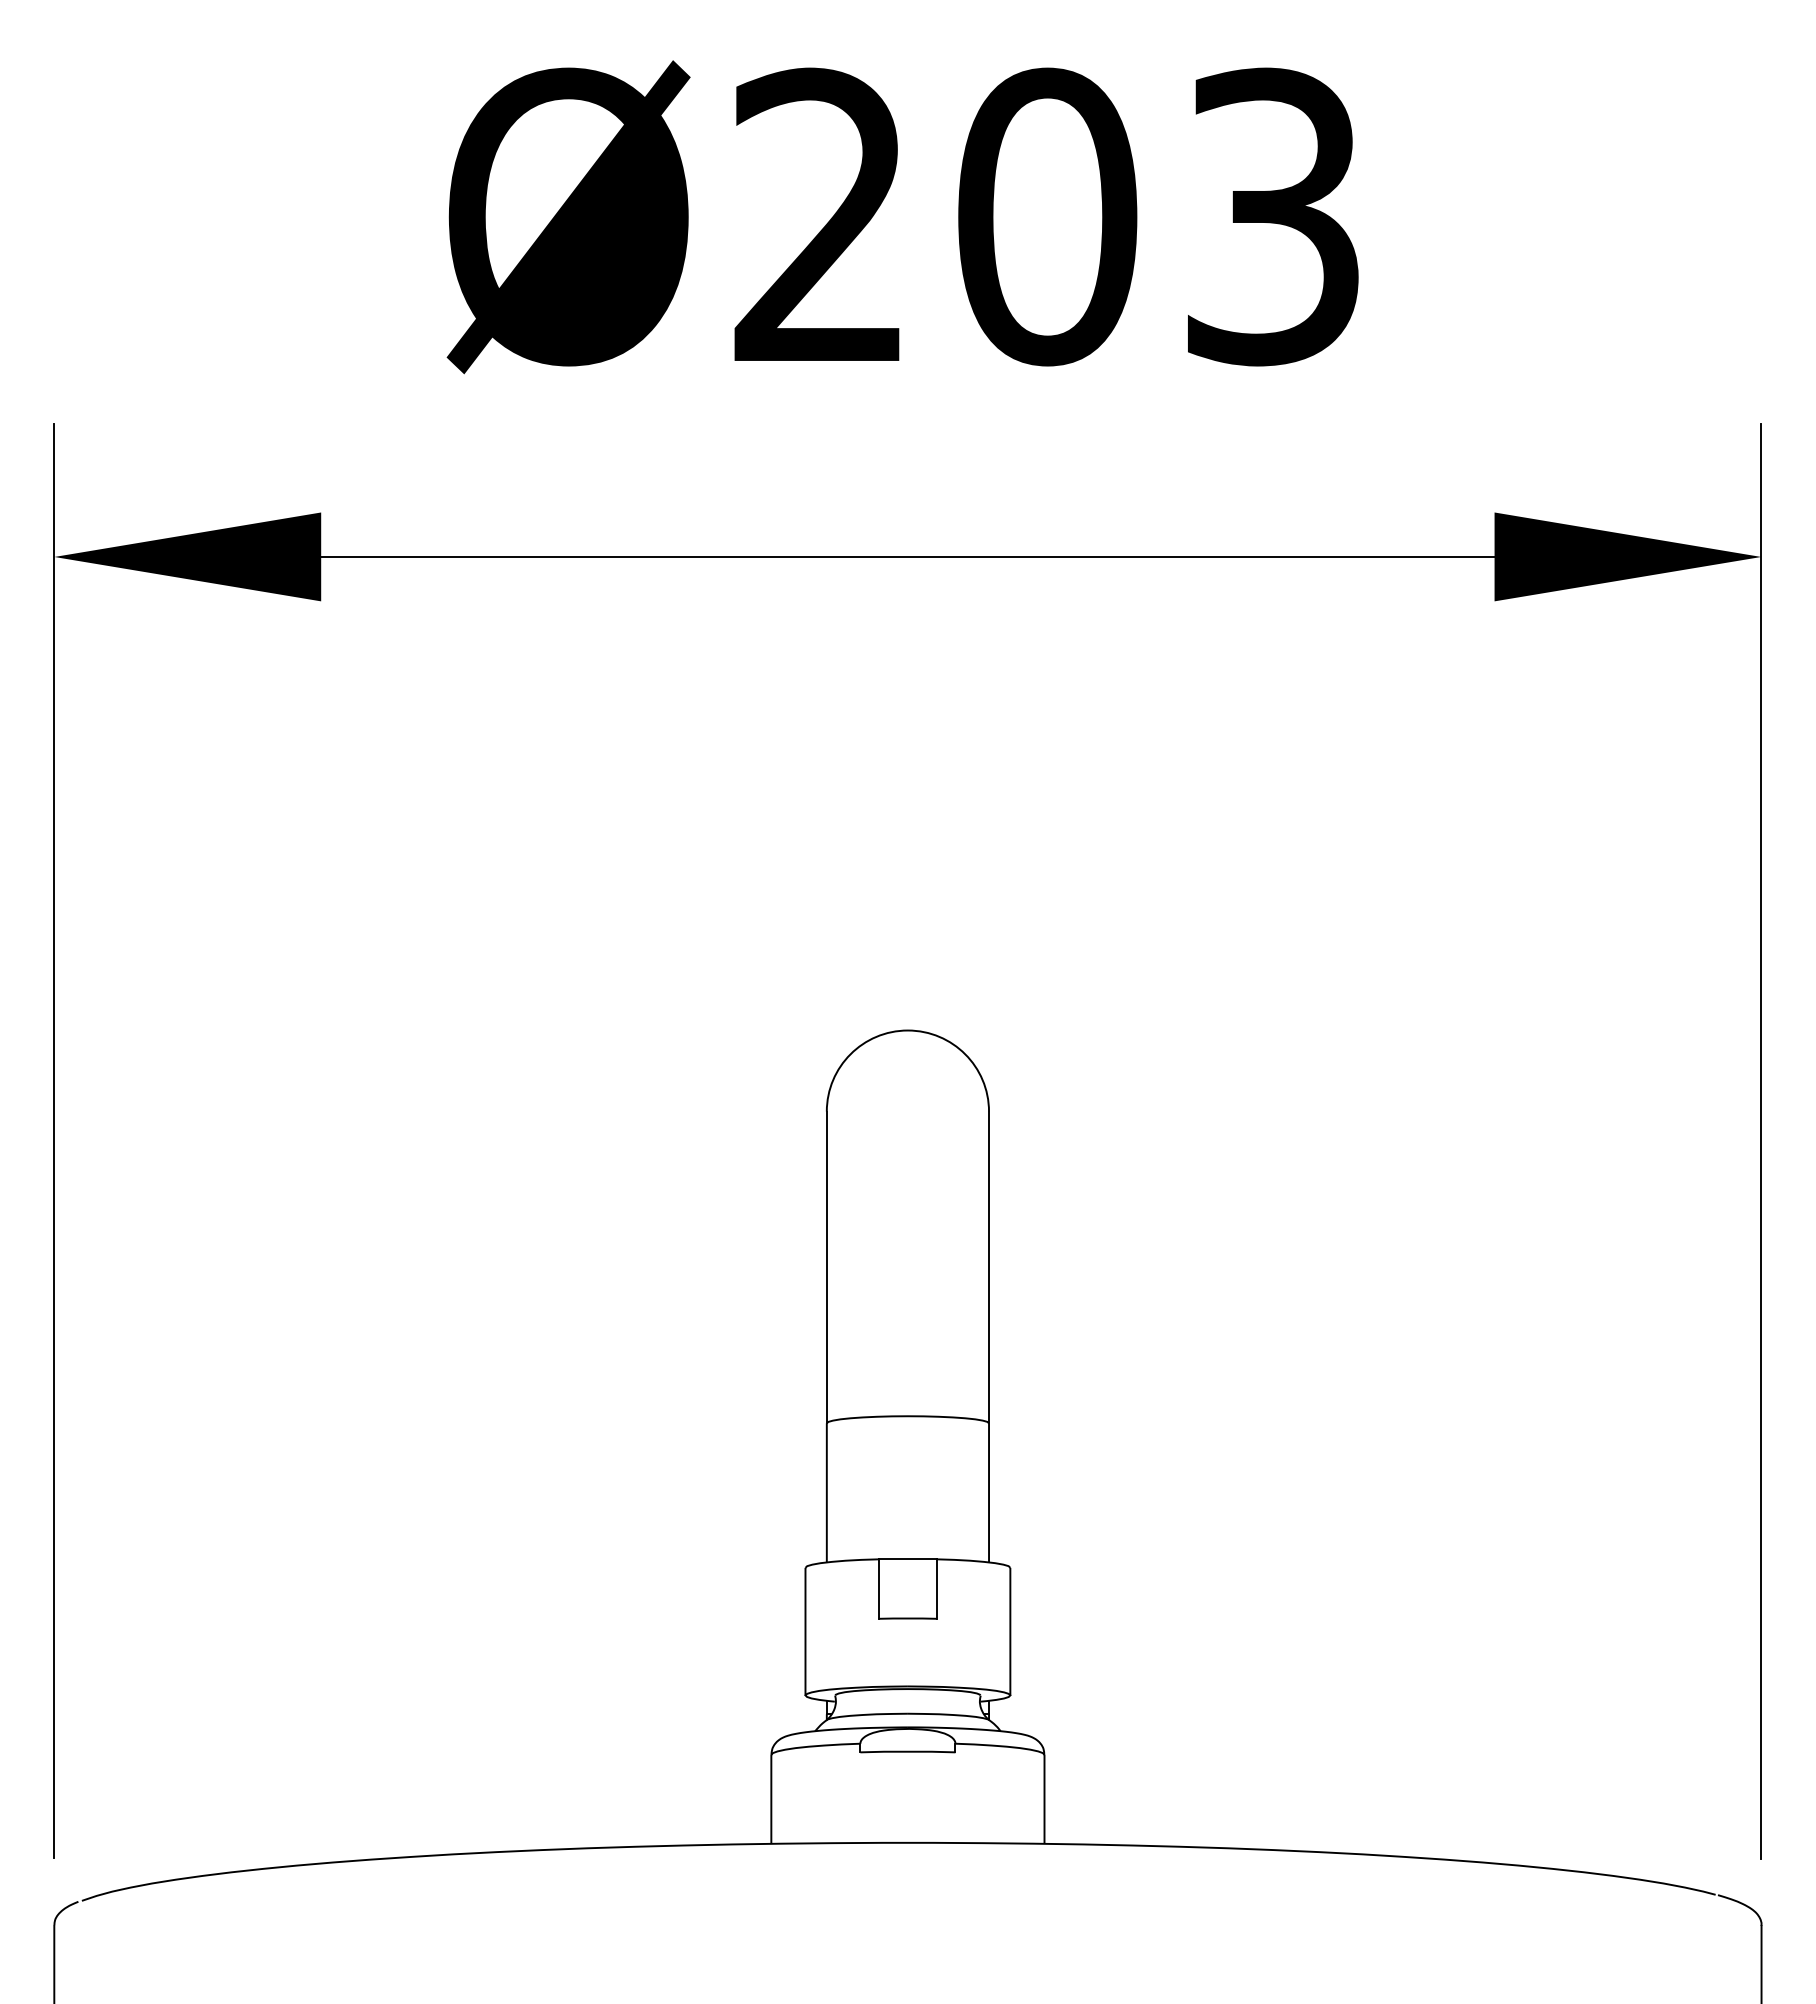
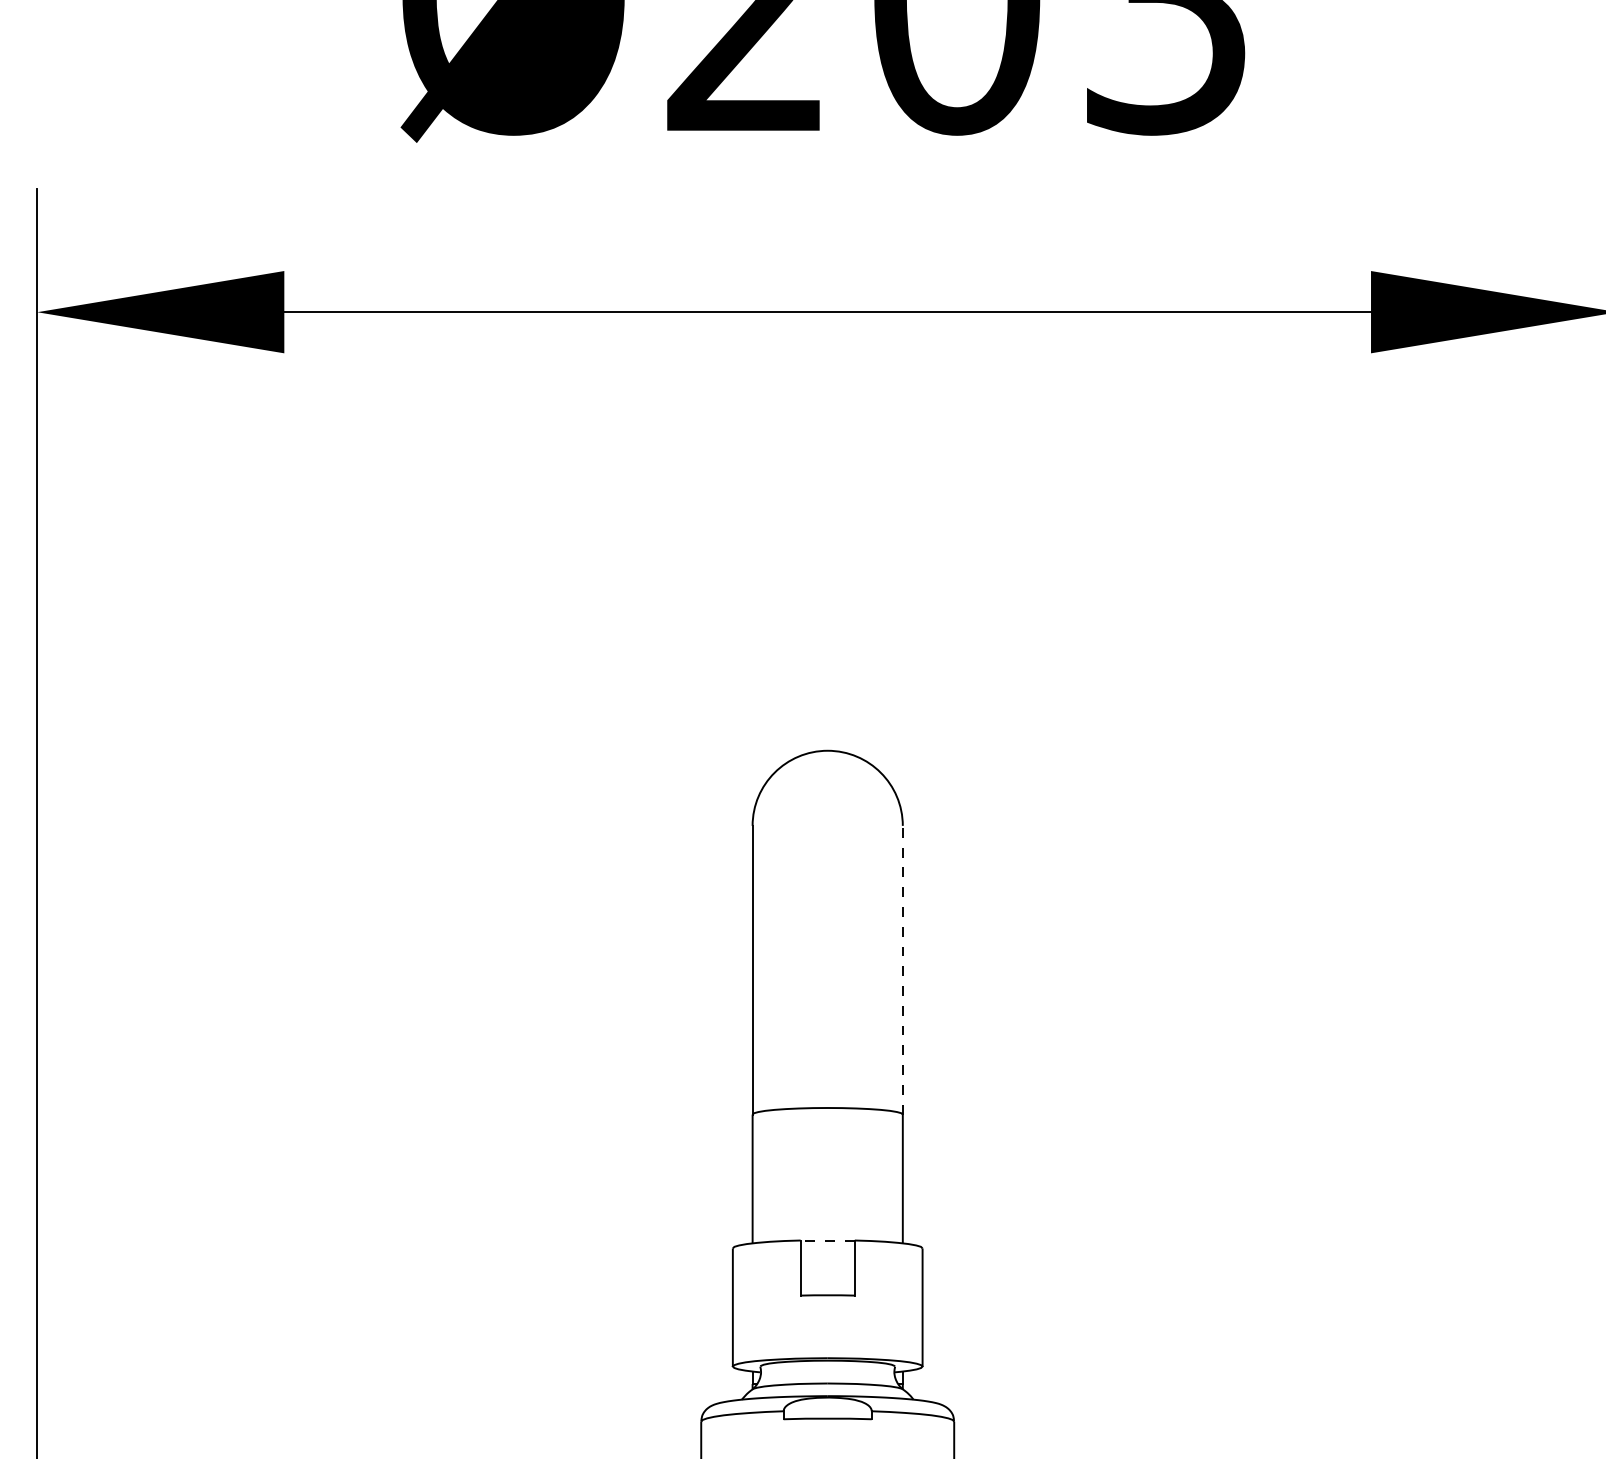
line: (989, 1267) -> (903, 970), solid -> dashed
line: (907, 1559) -> (827, 1240), solid -> dashed

